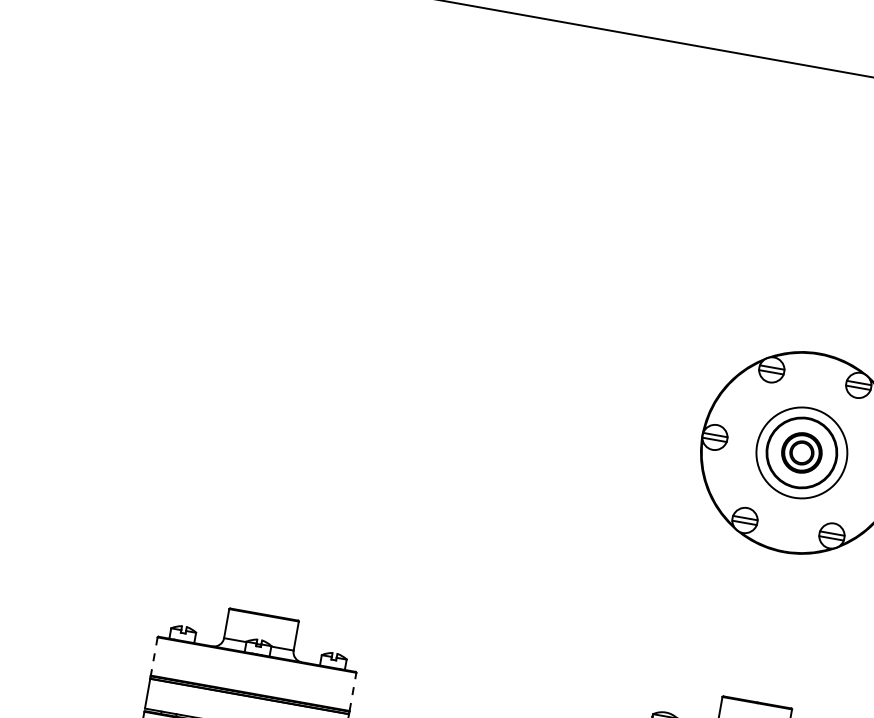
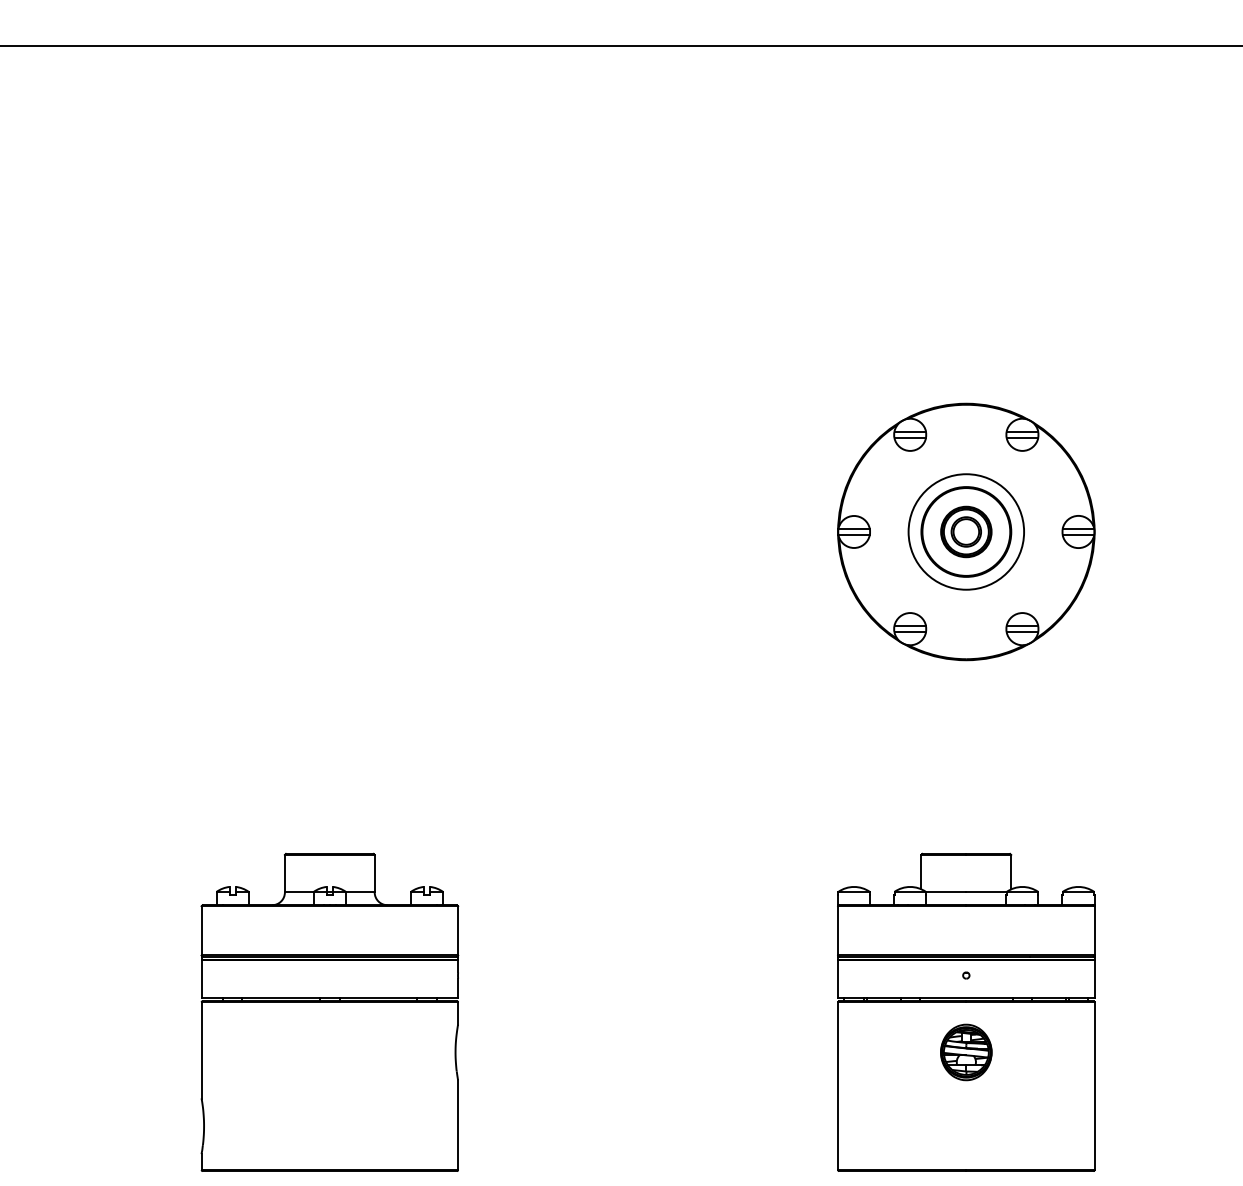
line: (154, 656) -> (201, 930), dashed -> solid
line: (353, 691) -> (458, 930), dashed -> solid

